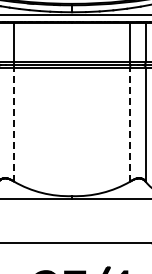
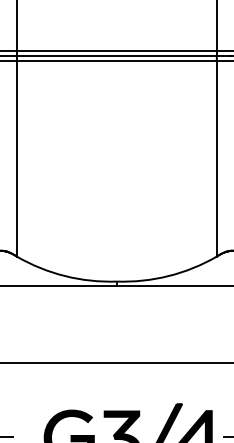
line: (14, 124) -> (17, 158), dashed -> solid
line: (130, 124) -> (217, 158), dashed -> solid

